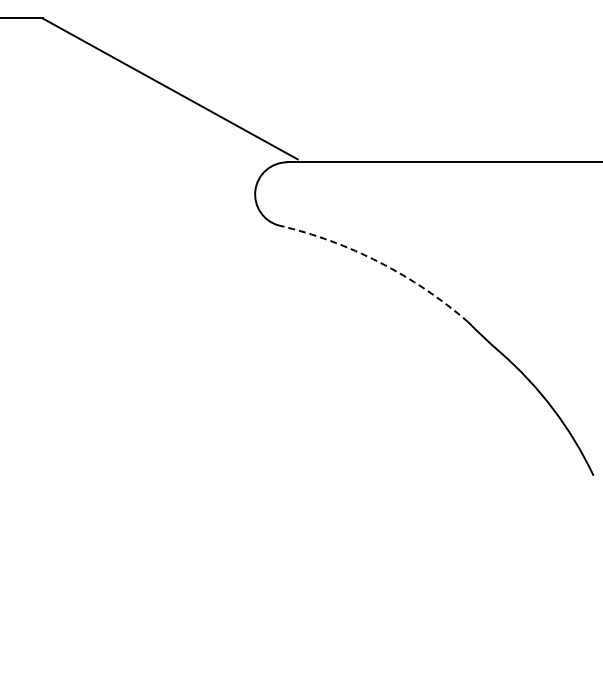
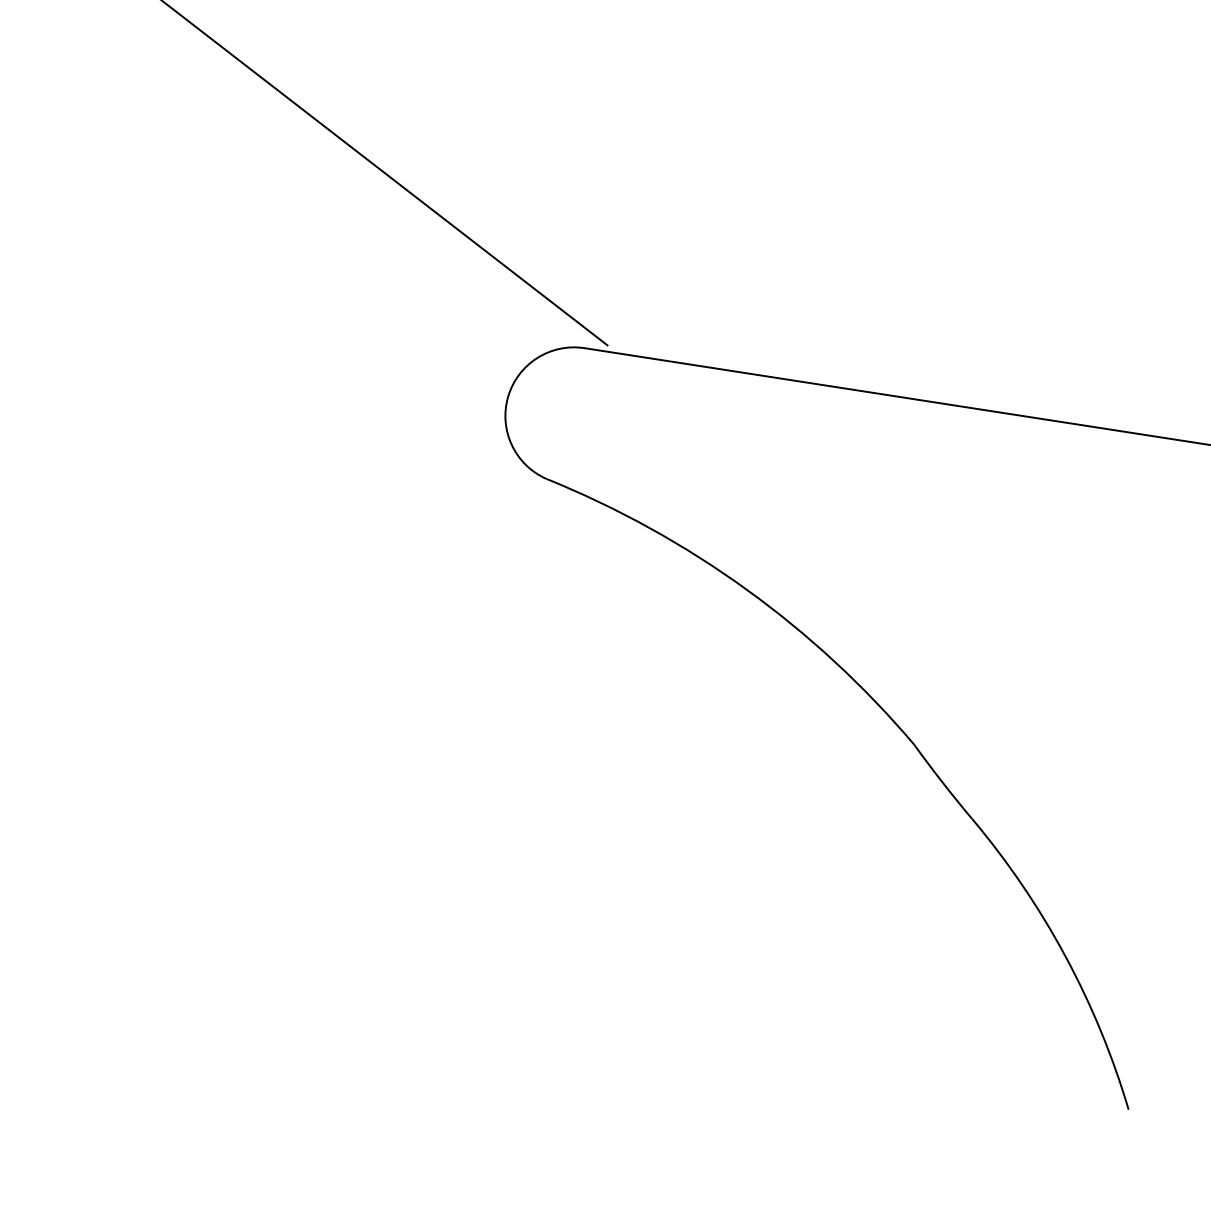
arc: (379, 262) -> (746, 589), dashed -> solid

